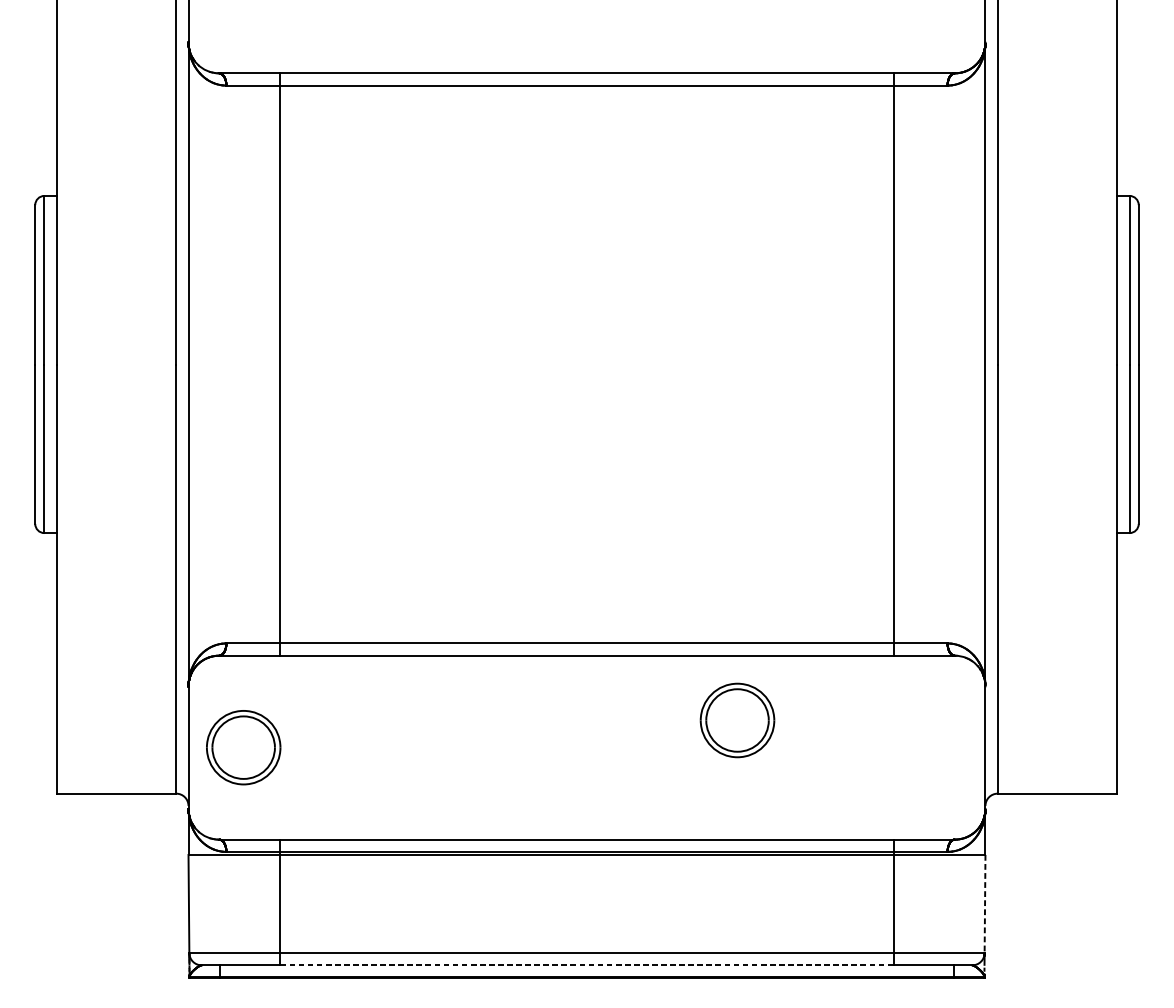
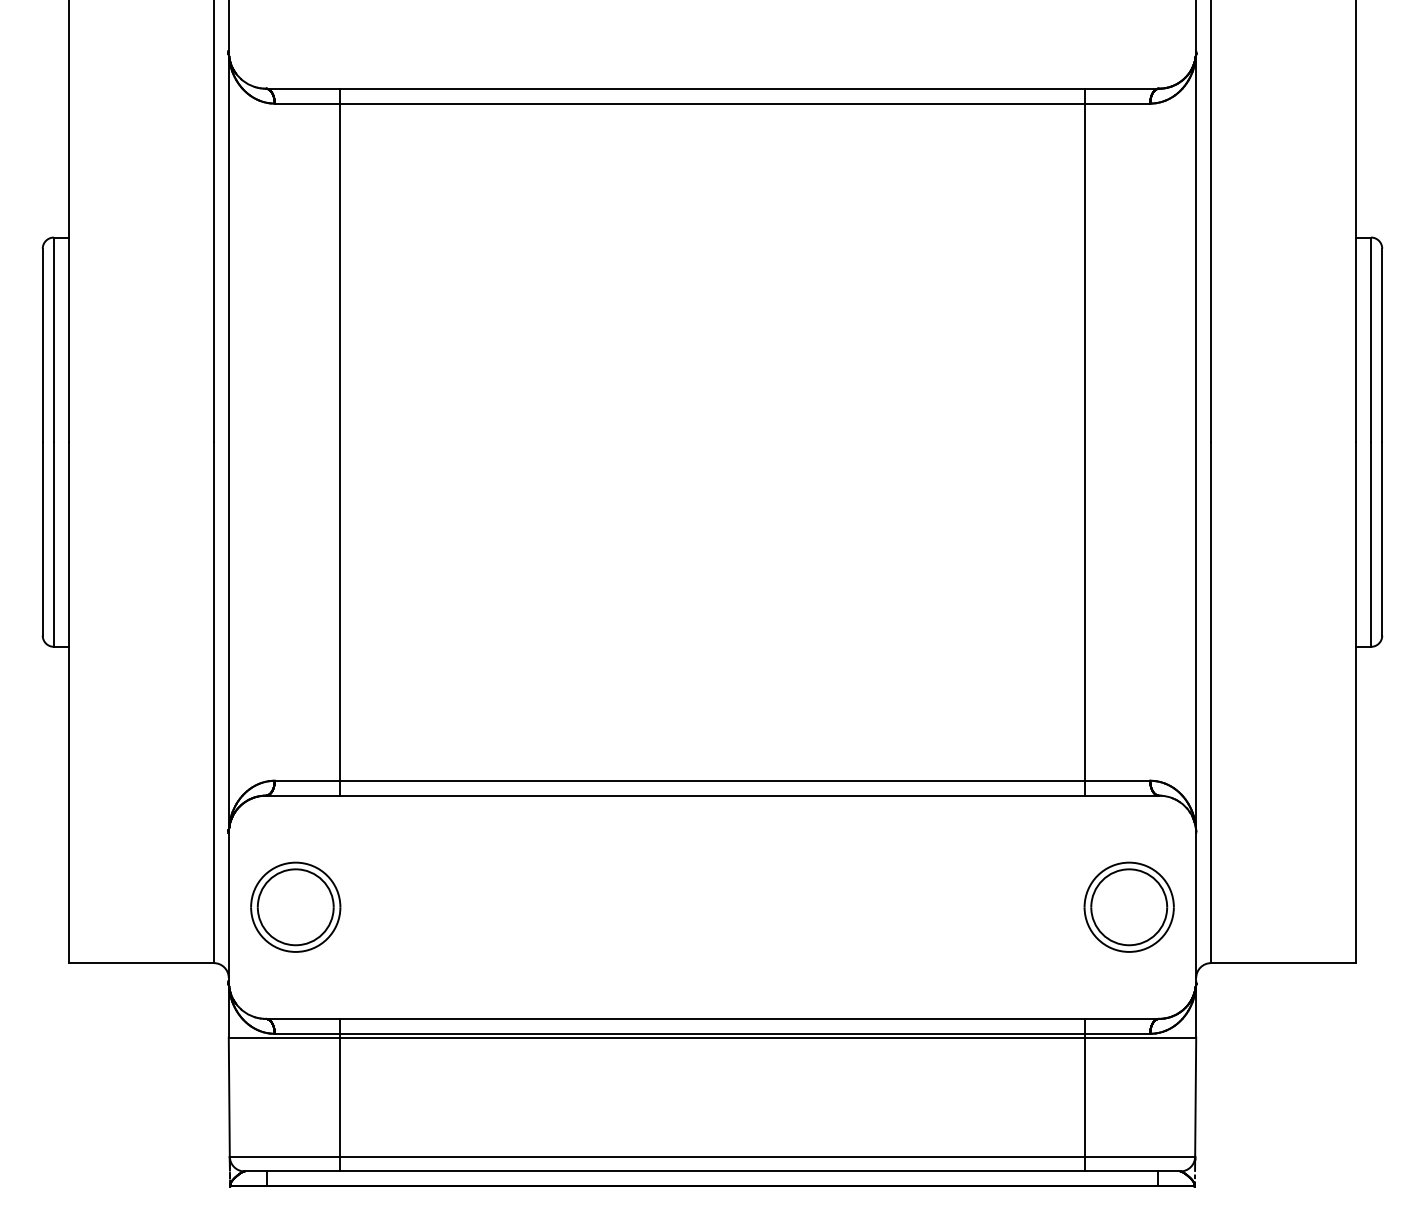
part: (736, 719) -> (1128, 906), moved
line: (984, 904) -> (1195, 1097), dashed -> solid
line: (587, 965) -> (712, 1171), dashed -> solid

